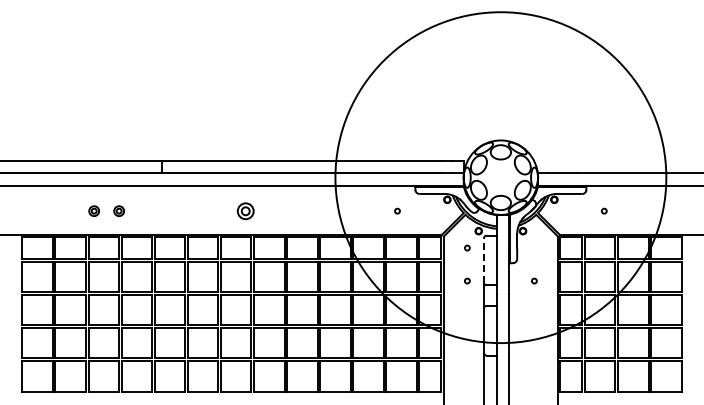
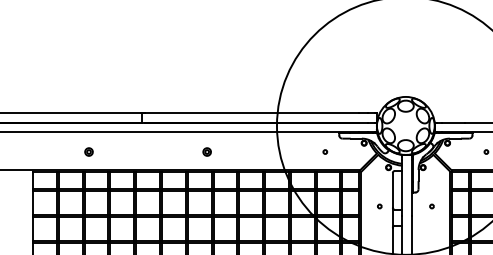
part: (118, 210) -> (107, 151), removed
part: (245, 210) -> (206, 151), size x0.62
circle: (467, 247) -> (379, 180), removed
line: (484, 259) -> (393, 189), dashed -> solid

